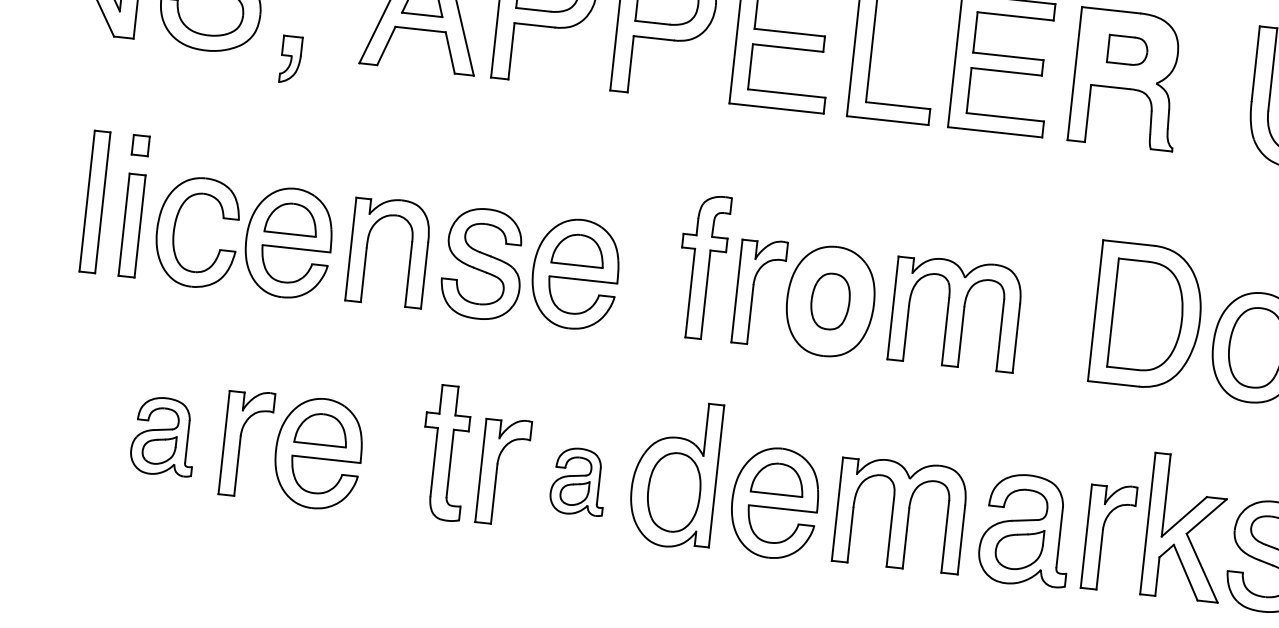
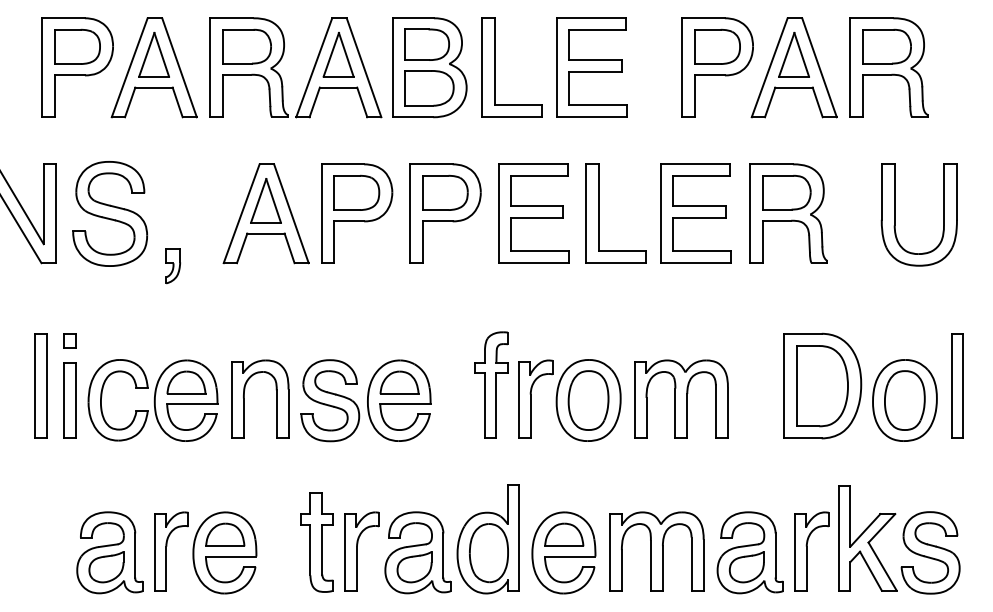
part: (1127, 50) -> (786, 192), size x1.67
part: (830, 301) -> (588, 400), size x1.43
part: (163, 436) -> (109, 552), size x1.43
part: (577, 481) -> (417, 552), size x1.67

